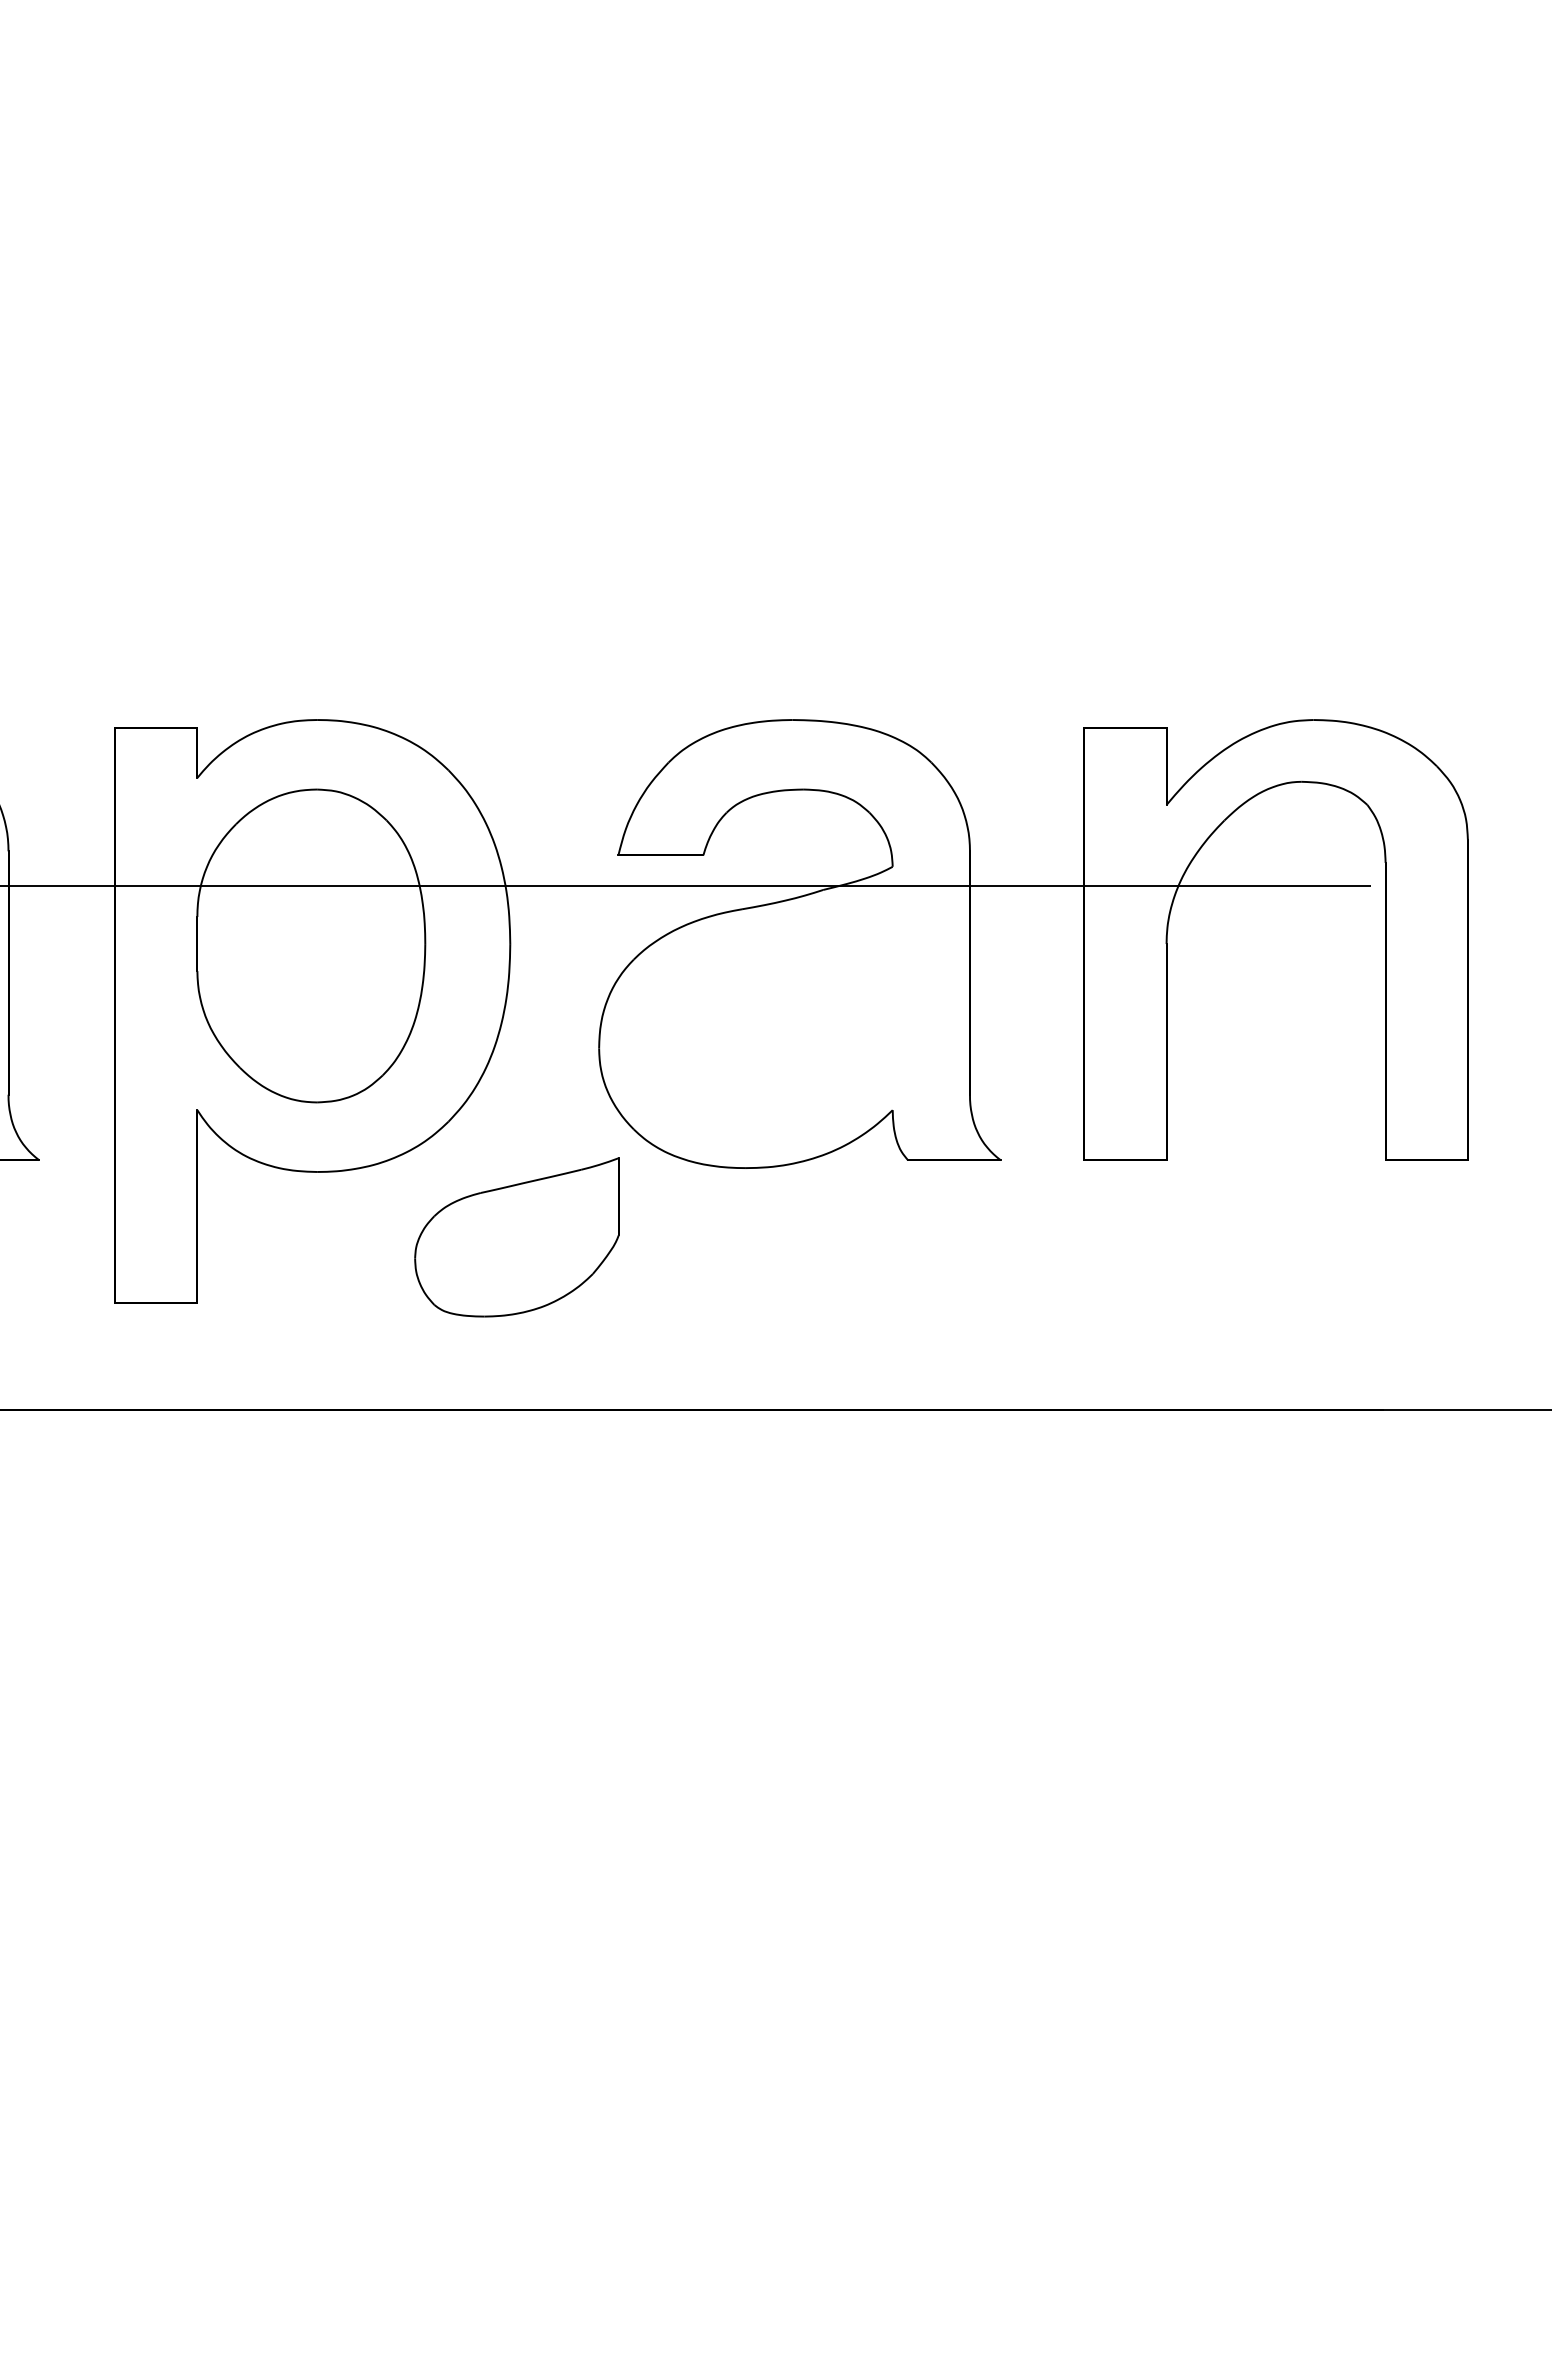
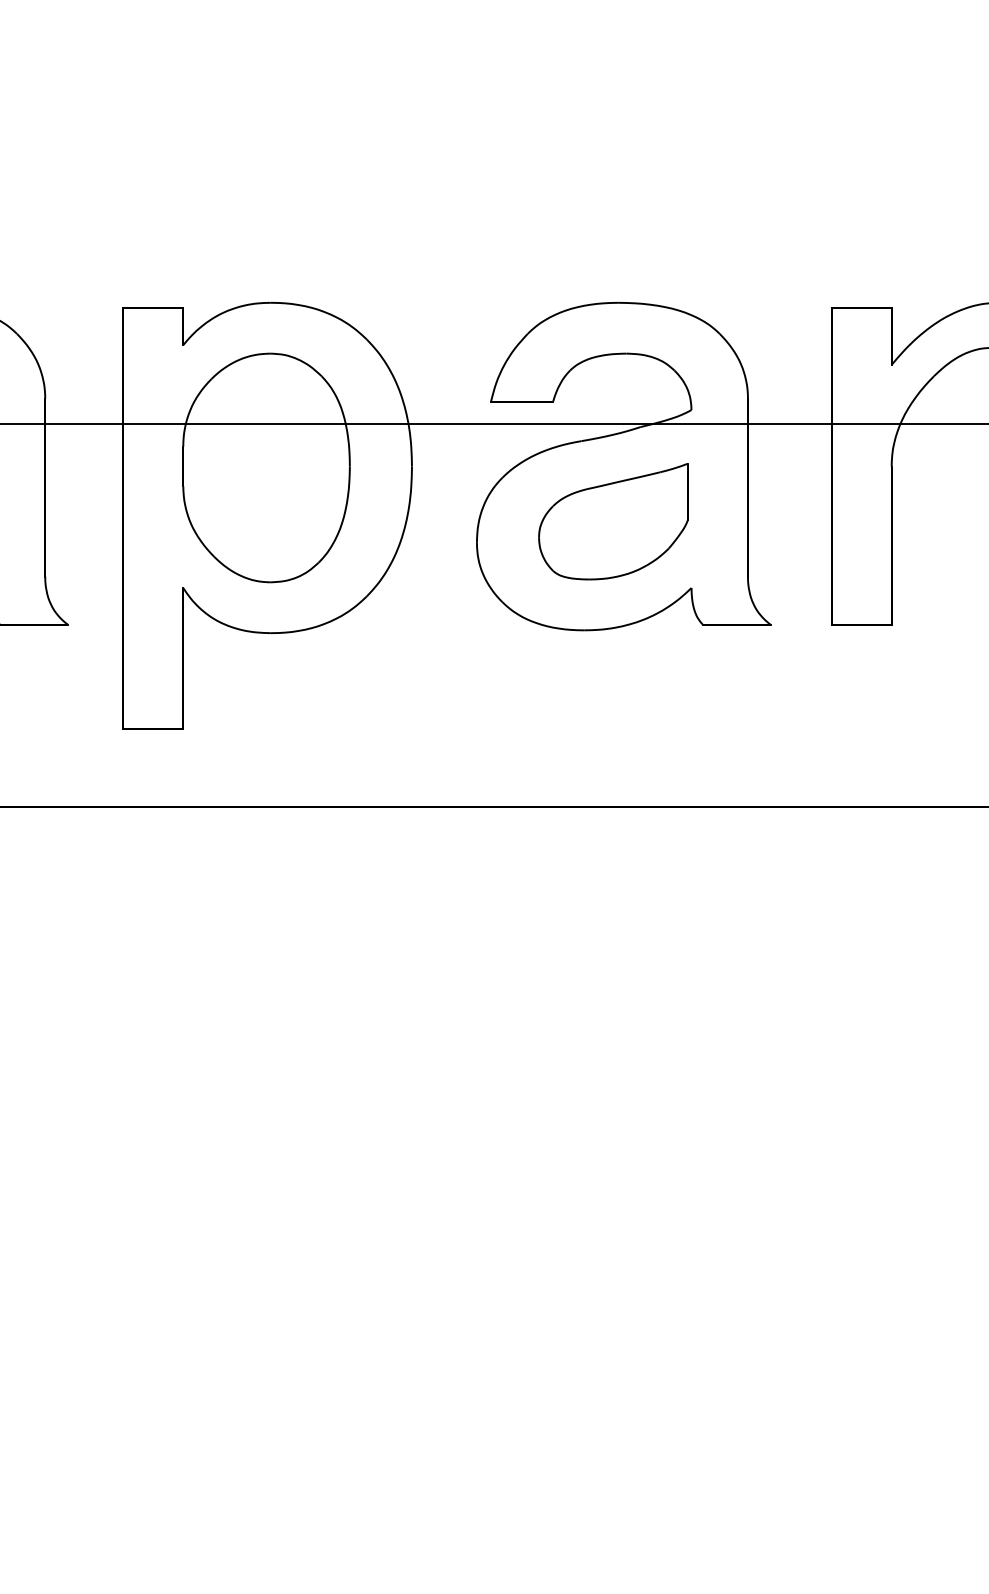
part: (516, 1237) -> (613, 521), moved

